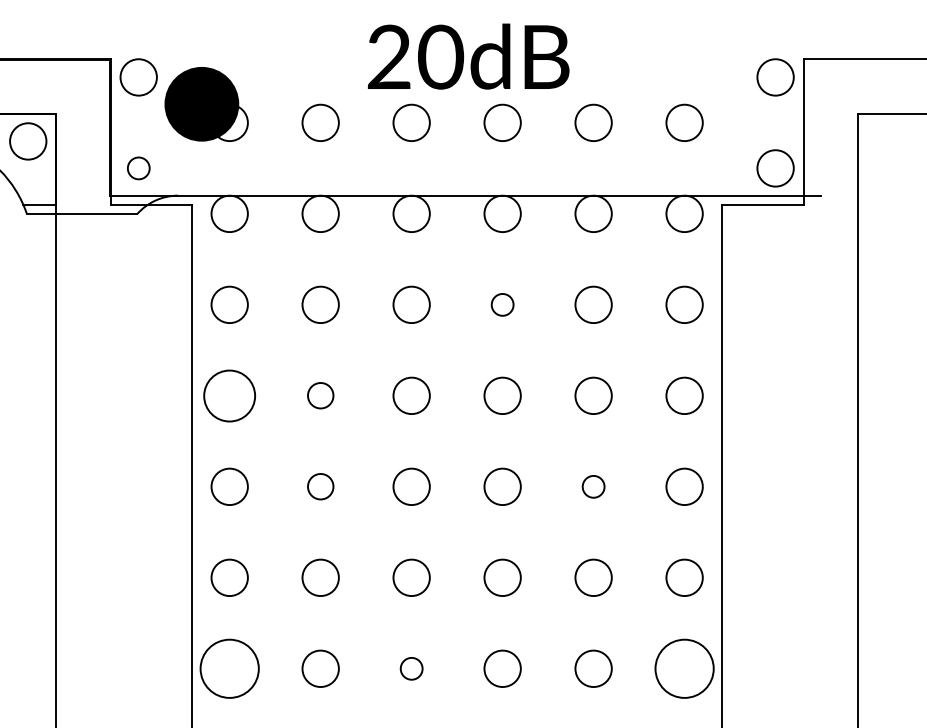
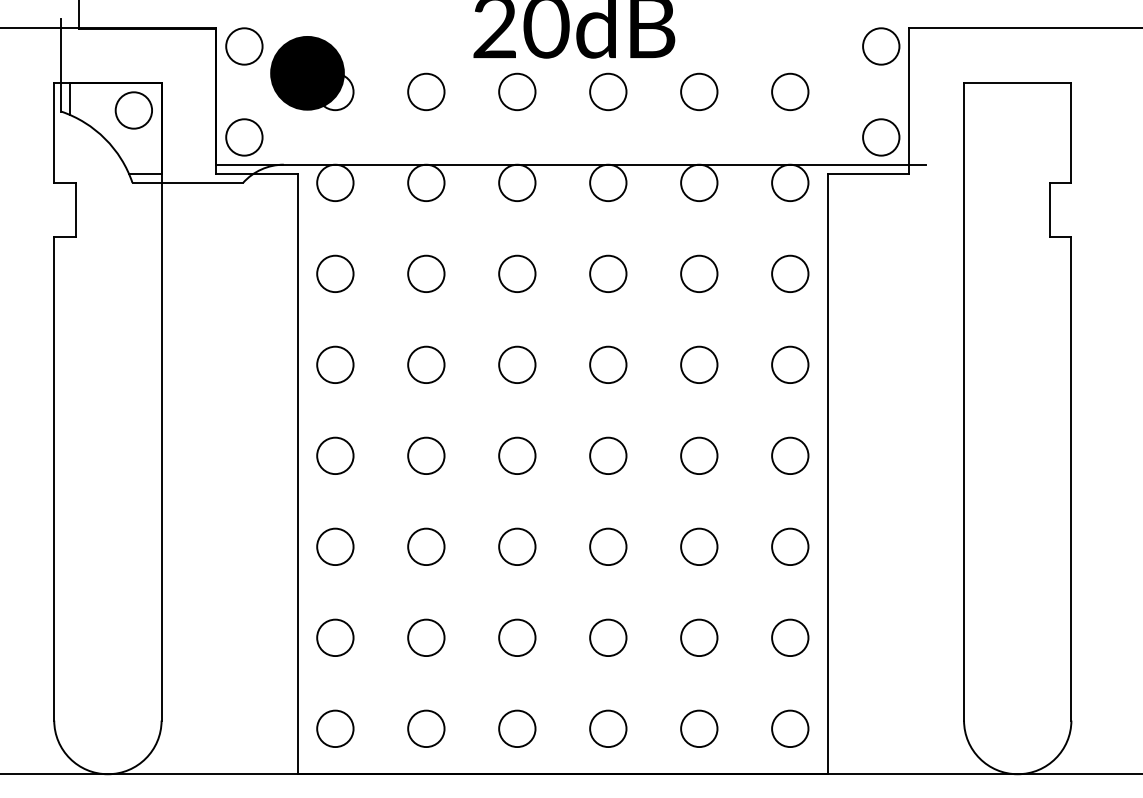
circle: (138, 168) -> (244, 137), size x1.67
circle: (502, 304) -> (608, 273), size x1.67
circle: (229, 395) -> (335, 364), size x0.71
circle: (320, 395) -> (426, 364), size x1.43
circle: (320, 486) -> (426, 455), size x1.43
circle: (593, 486) -> (699, 455), size x1.67
circle: (229, 668) -> (335, 637), size x0.62
circle: (411, 668) -> (517, 637), size x1.67
circle: (684, 668) -> (790, 637), size x0.62

